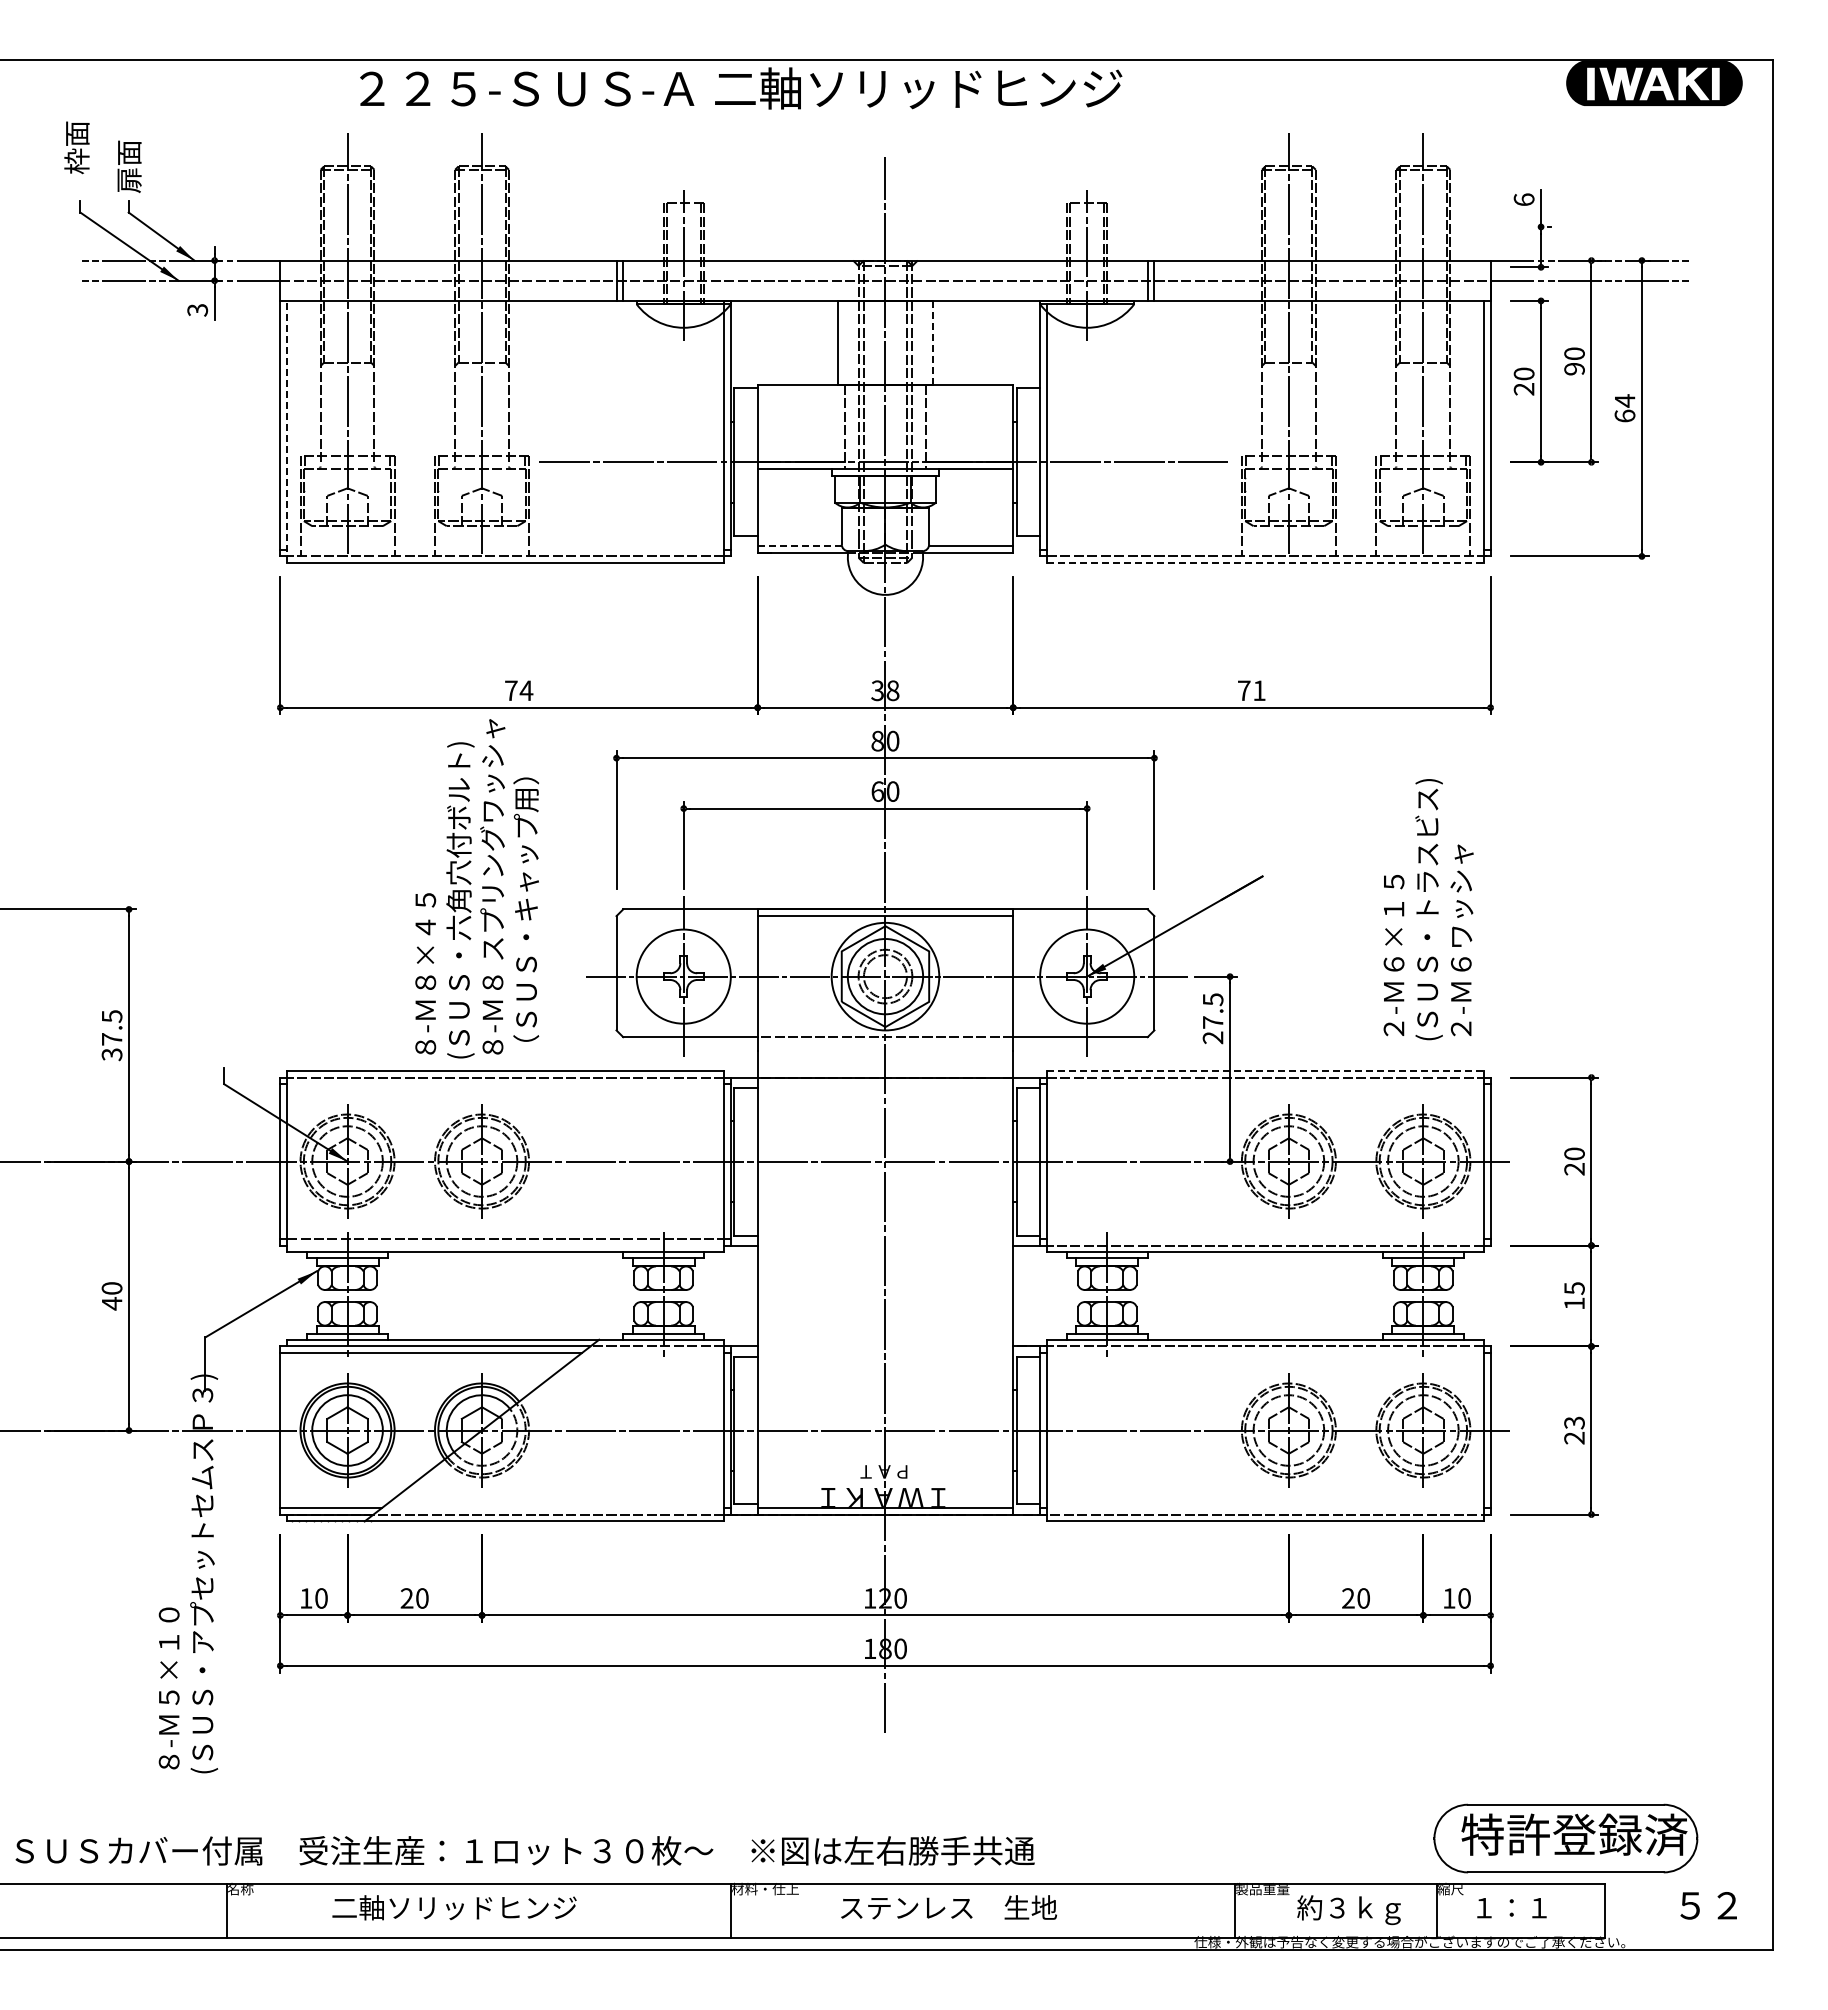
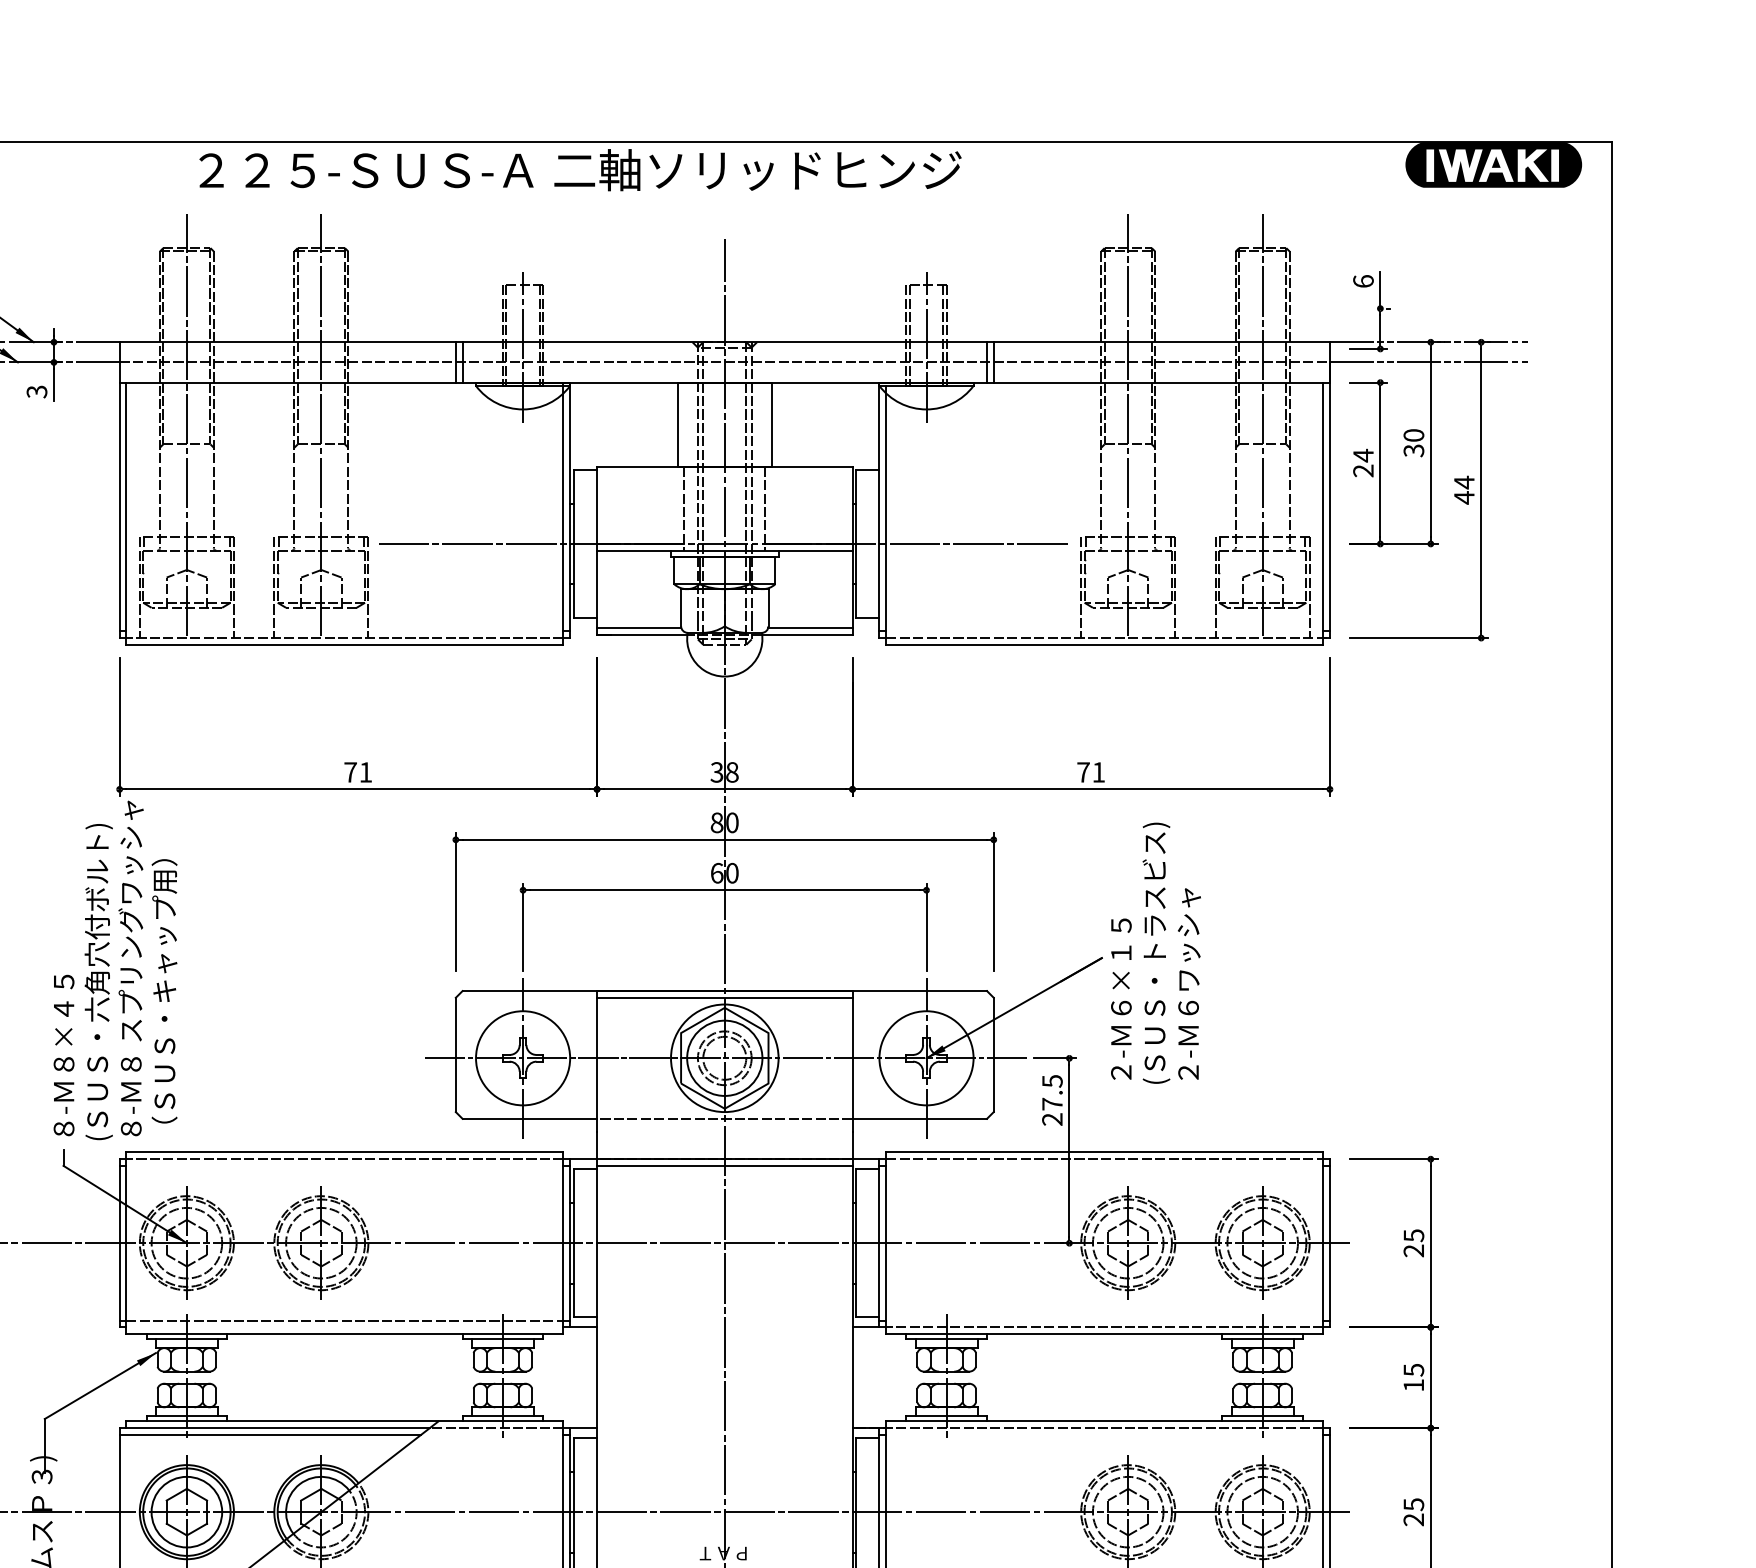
line: (932, 343) -> (771, 425), dashed -> solid
text: (1574, 369) -> (1413, 451), 90 -> 30
text: (1523, 373) -> (1362, 455), 20 -> 24
text: (1624, 416) -> (1463, 498), 64 -> 44
line: (287, 431) -> (126, 513), dashed -> solid
line: (799, 546) -> (638, 628), dashed -> solid
line: (1265, 563) -> (1104, 645), dashed -> solid
text: (526, 690) -> (365, 772), 74 -> 71
text: (477, 888) -> (115, 970), moved
text: (1428, 909) -> (1155, 953), moved
line: (1265, 1070) -> (1104, 1152), dashed -> solid
line: (885, 1084) -> (724, 1166), added
text: (1574, 1153) -> (1413, 1235), 20 -> 25
text: (1574, 1422) -> (1413, 1504), 23 -> 25

